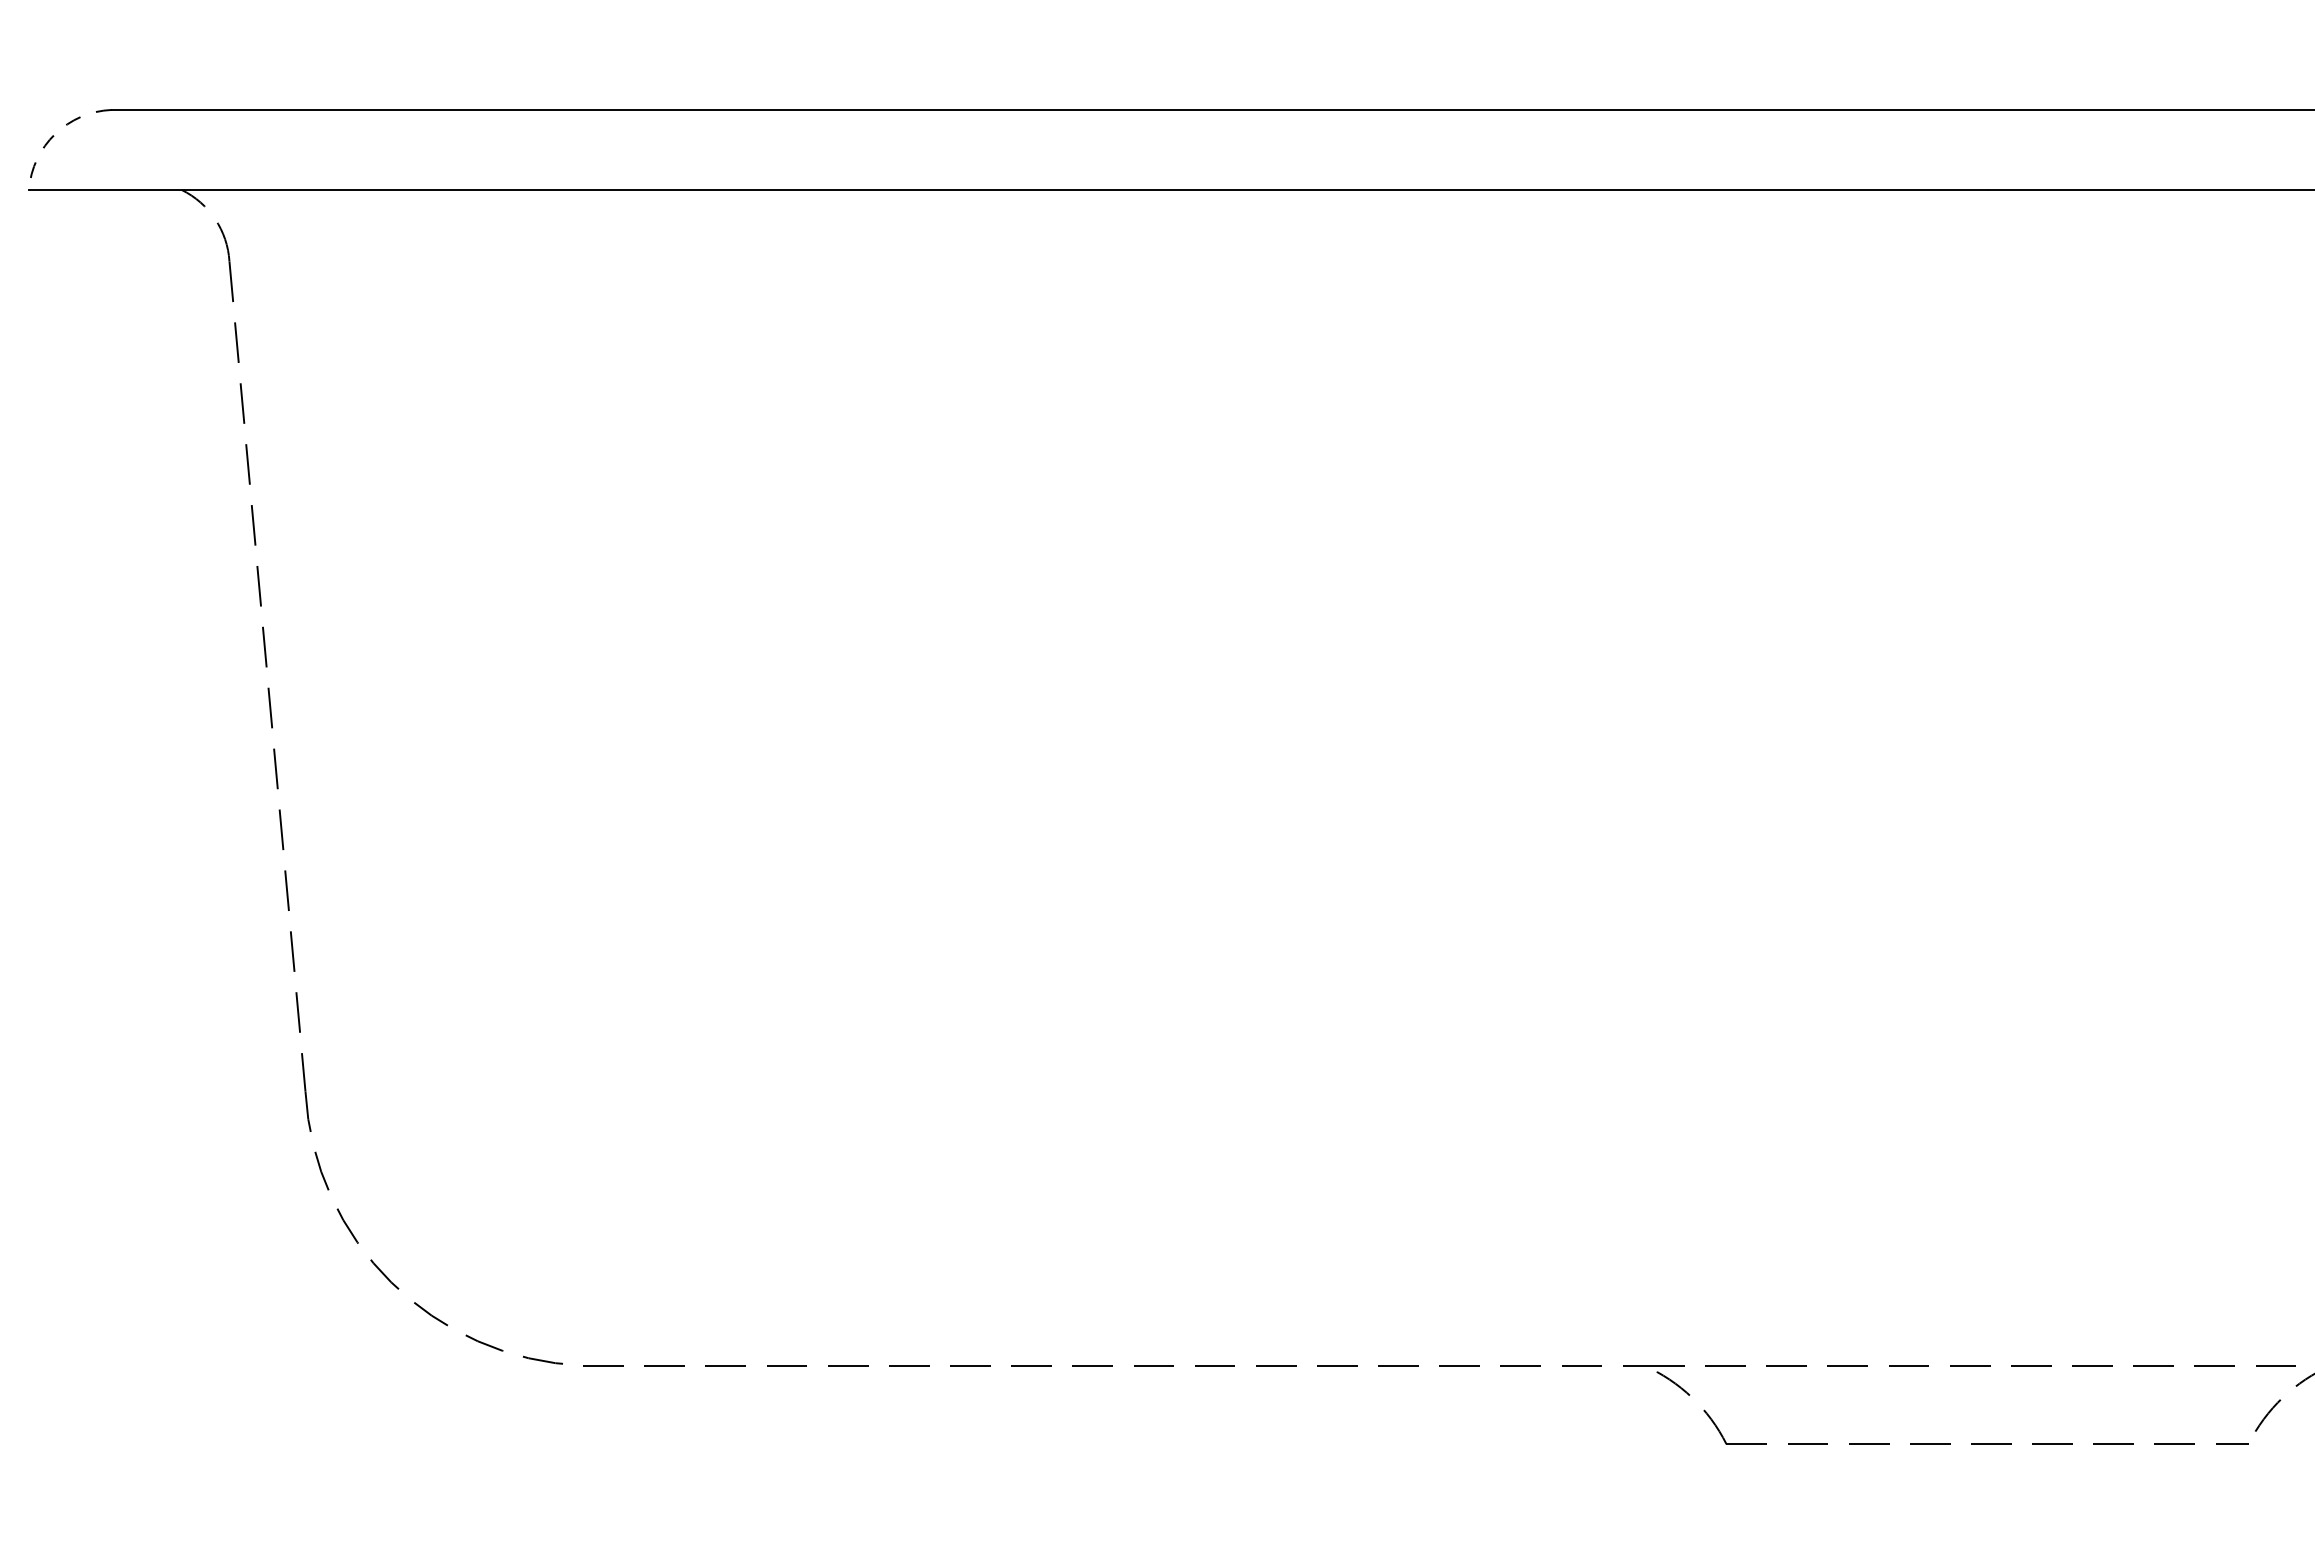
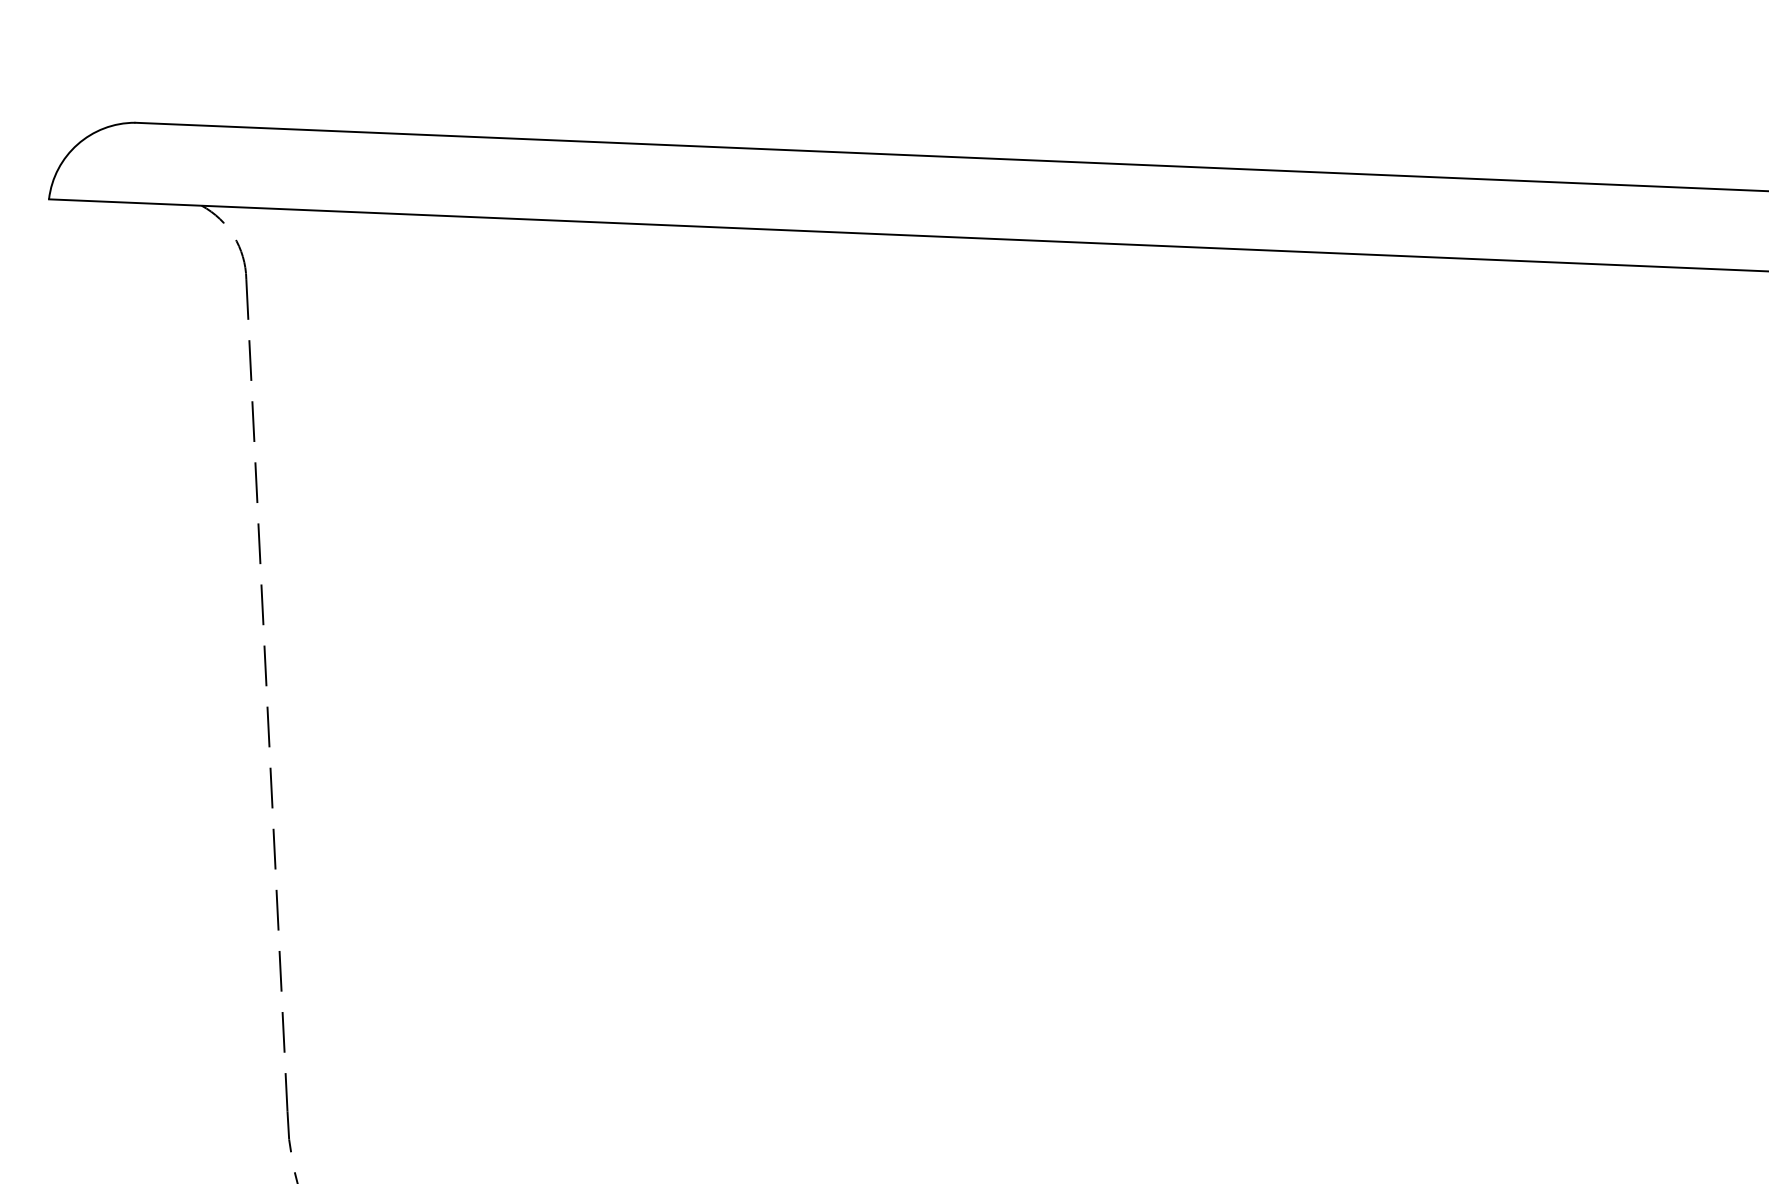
arc: (55, 134) -> (77, 144), dashed -> solid

